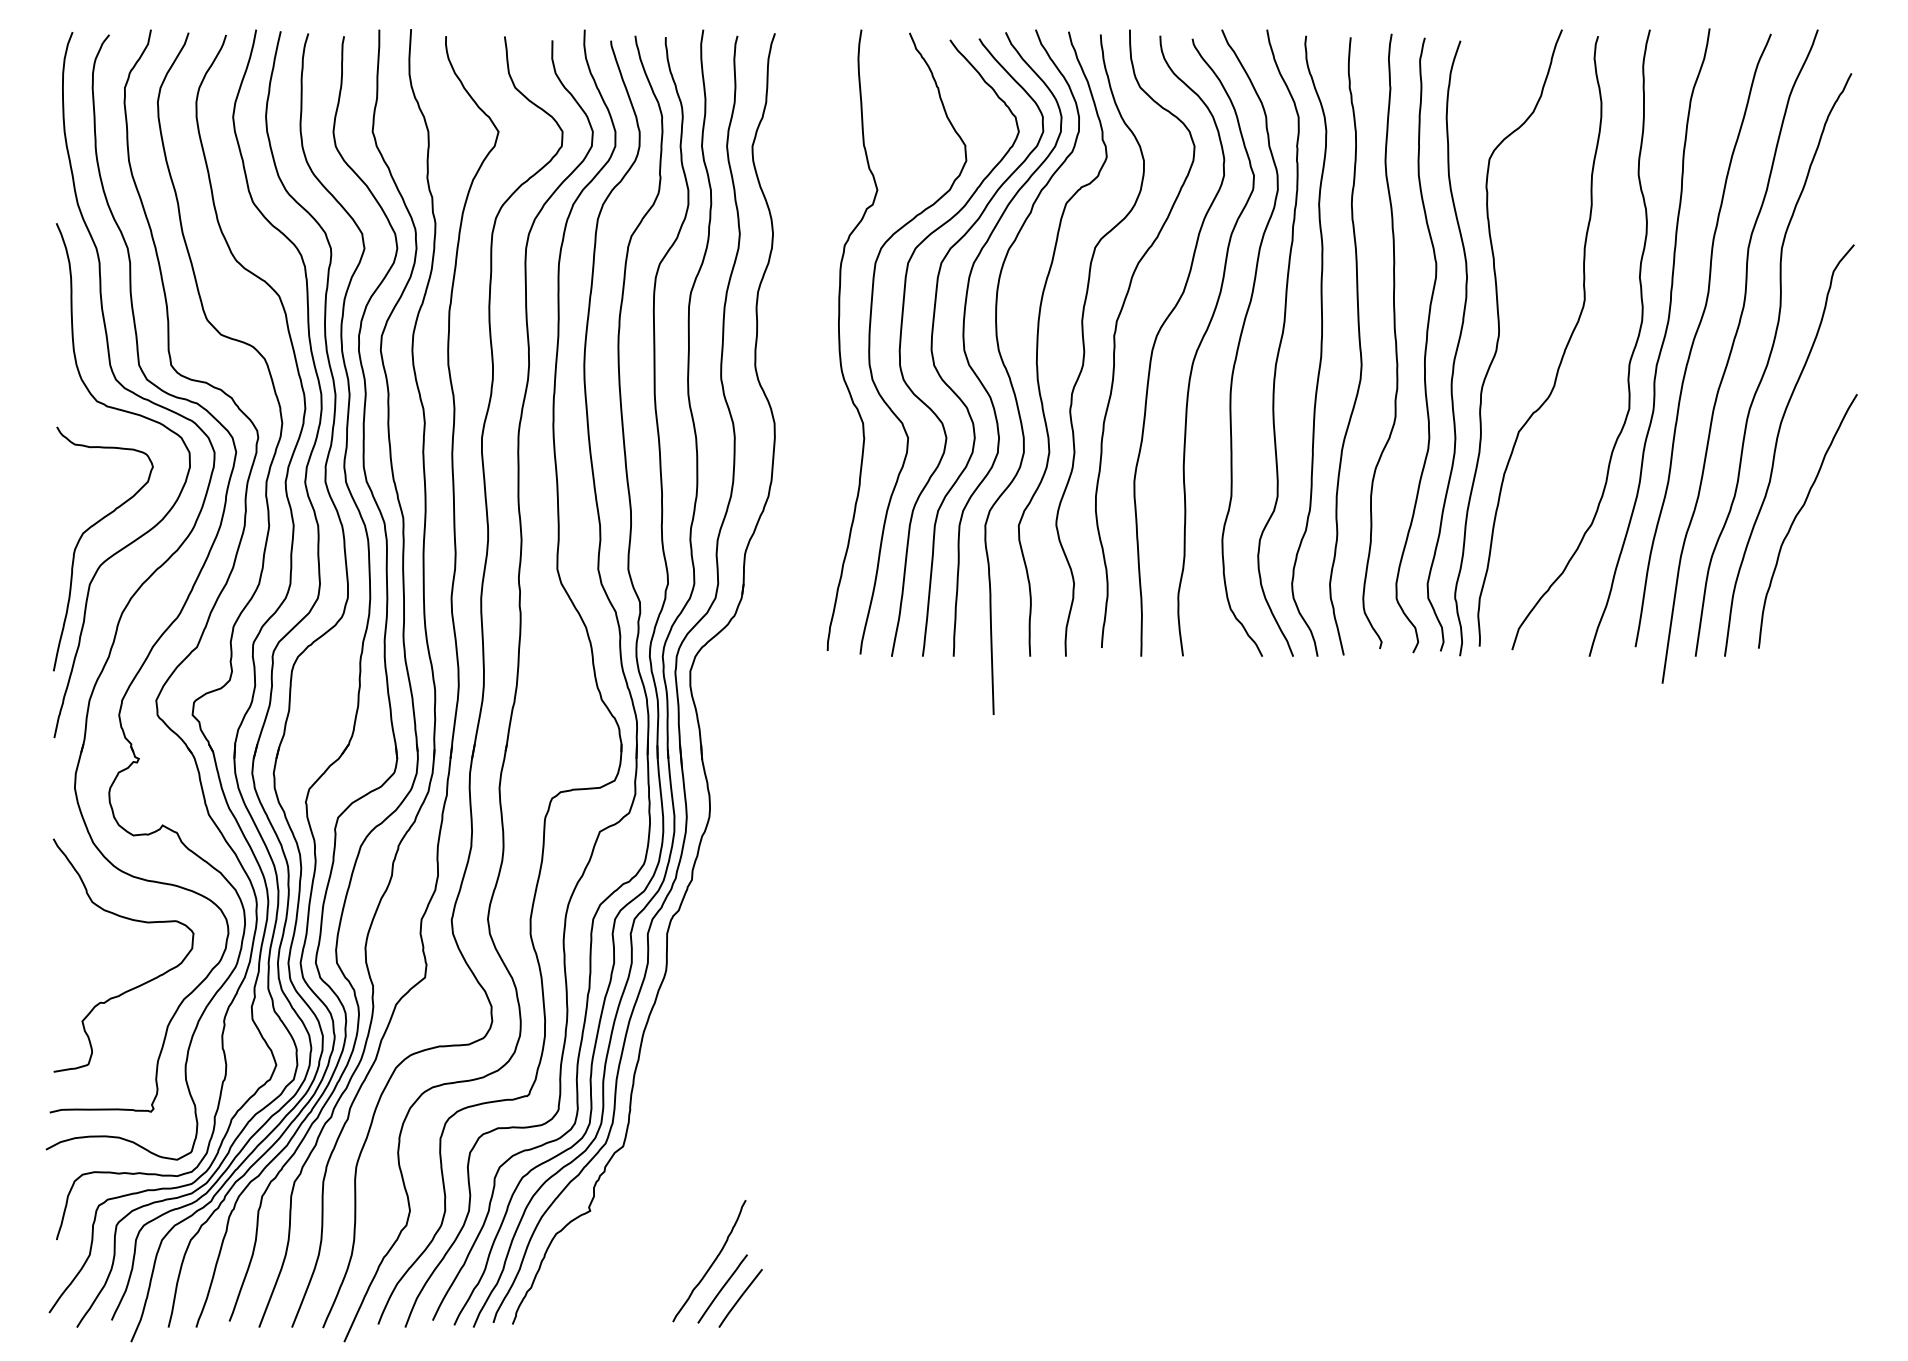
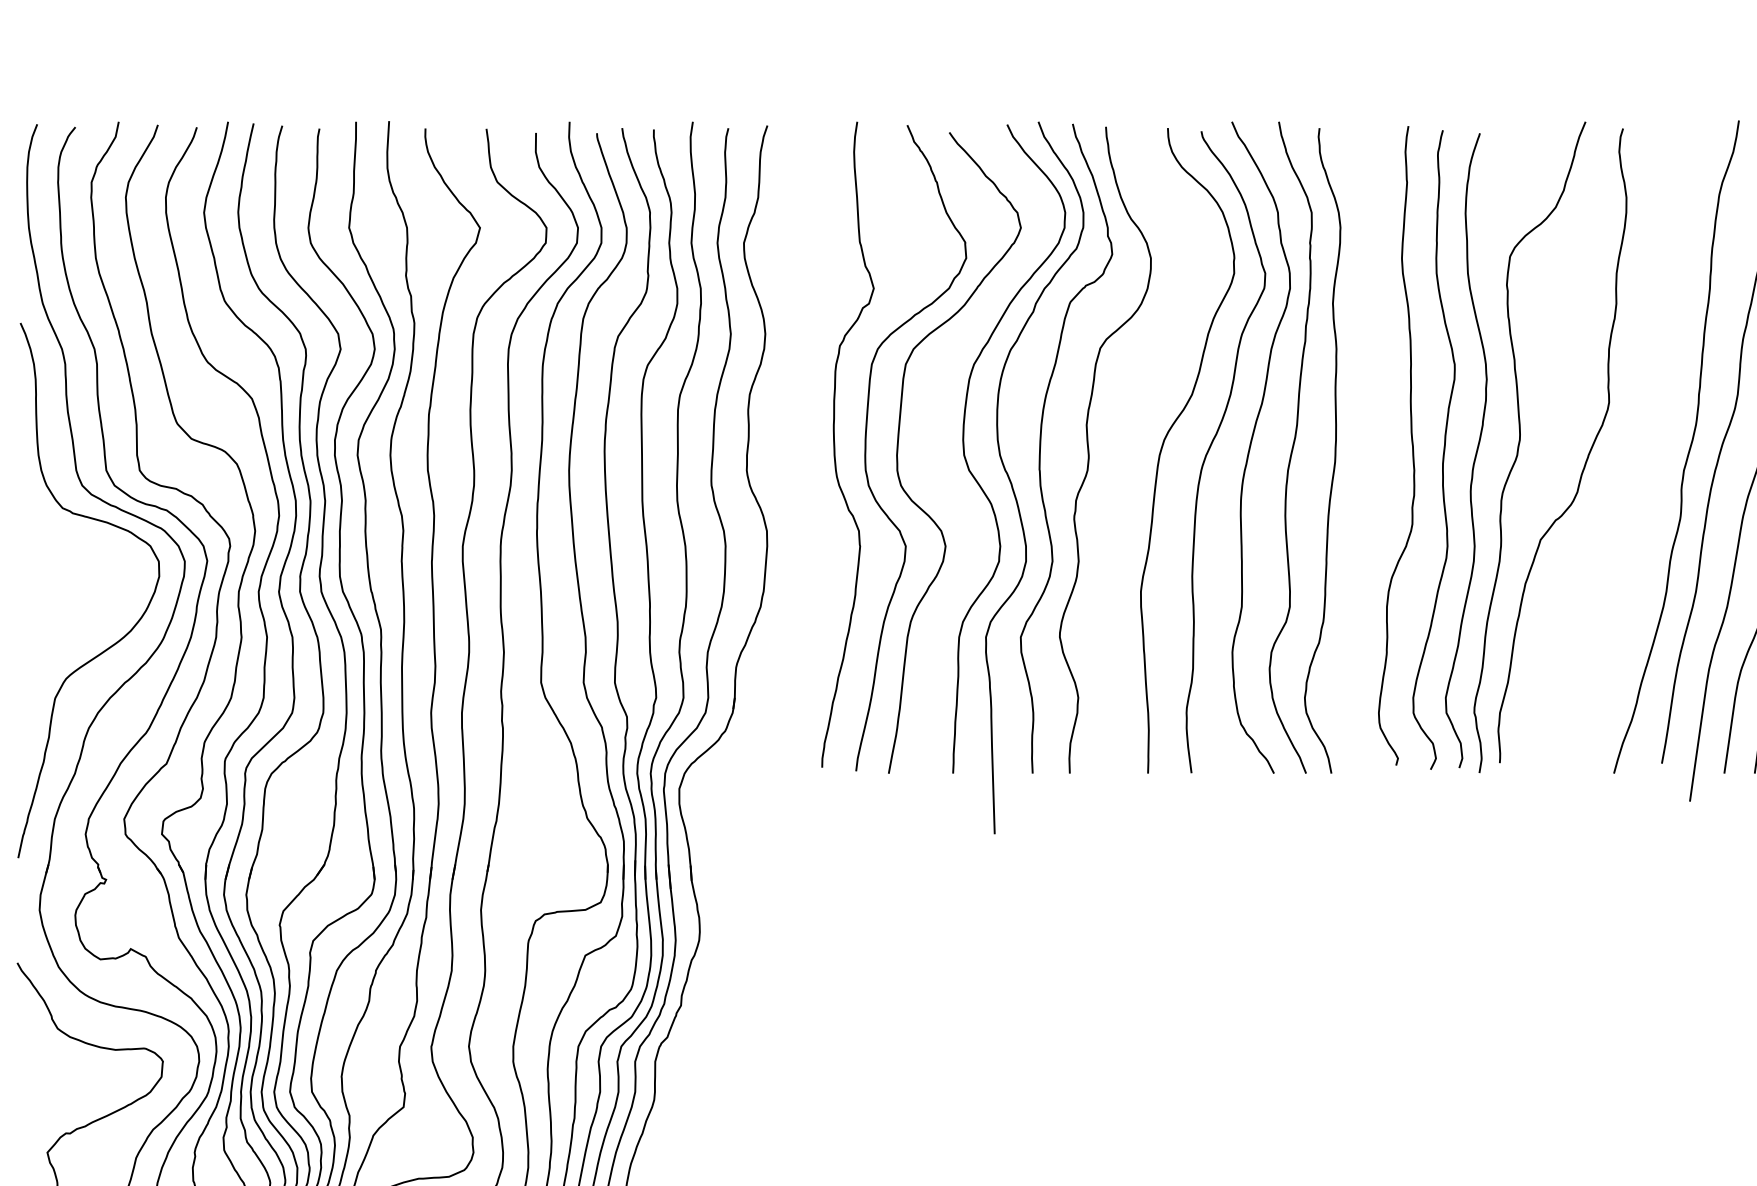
curve: (1116, 331) -> (1122, 435), removed
curve: (1358, 341) -> (1373, 445), removed
curve: (1630, 356) -> (1656, 461), removed
curve: (934, 359) -> (933, 464), removed
curve: (87, 531) -> (52, 643), removed

